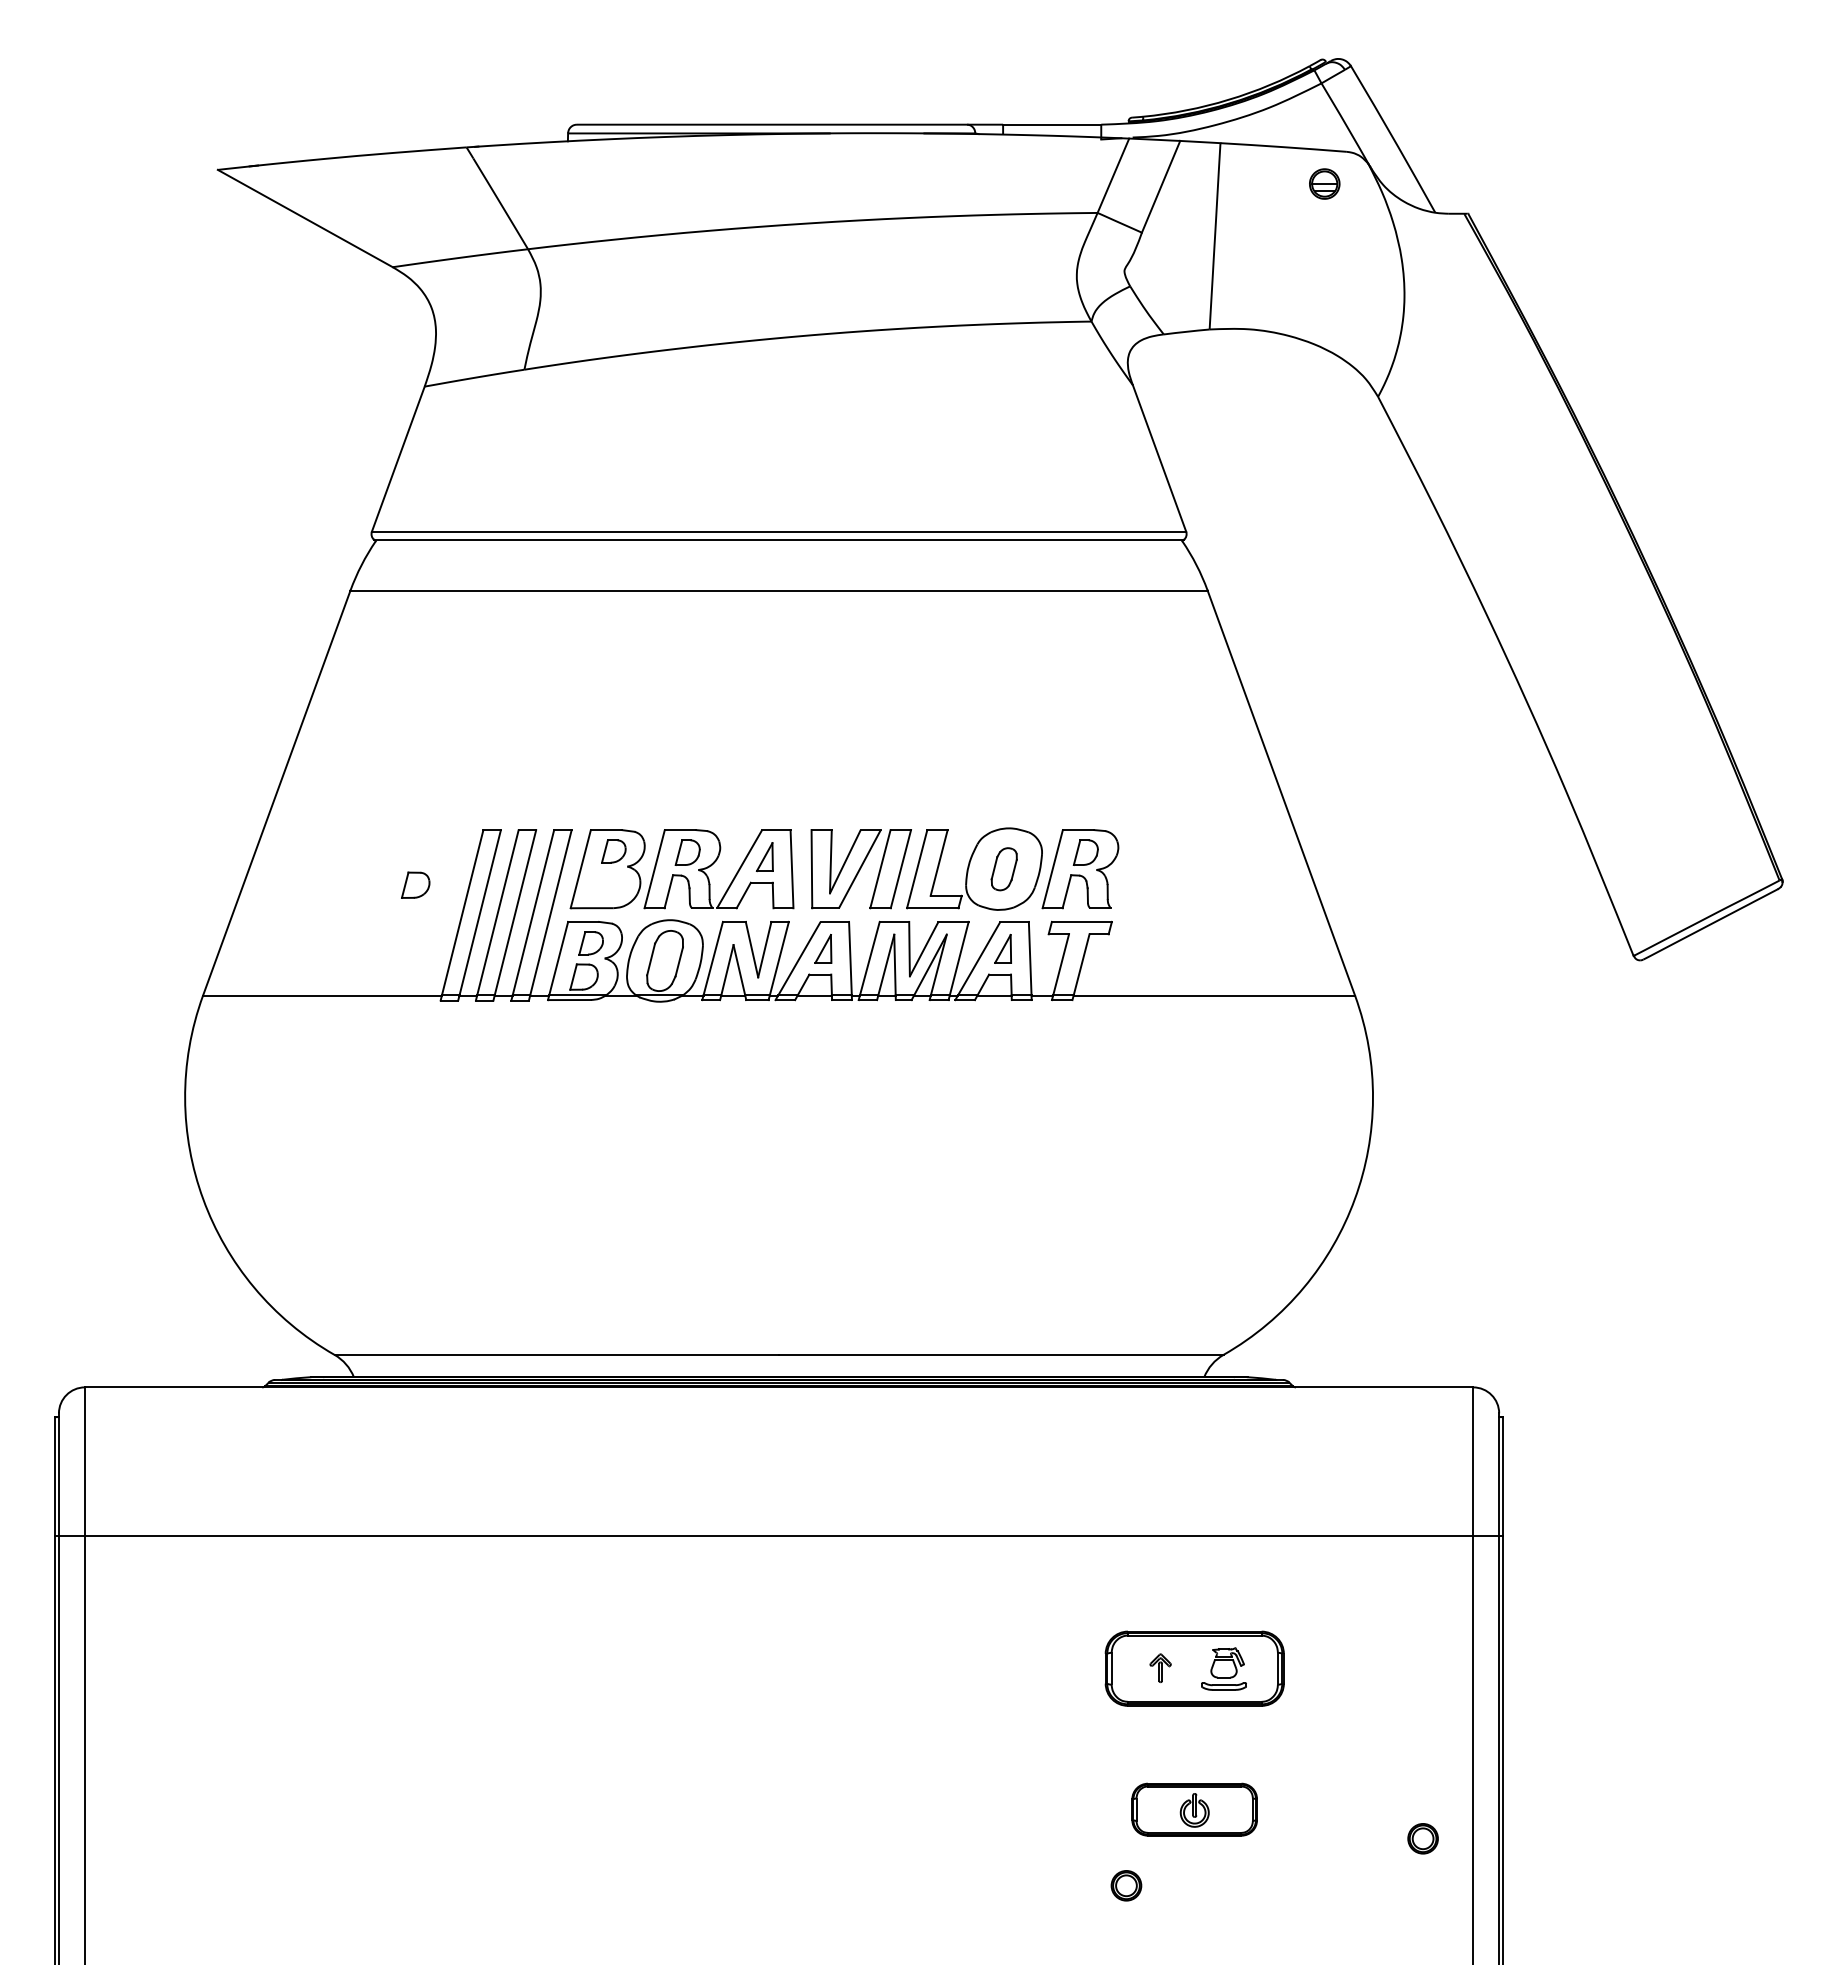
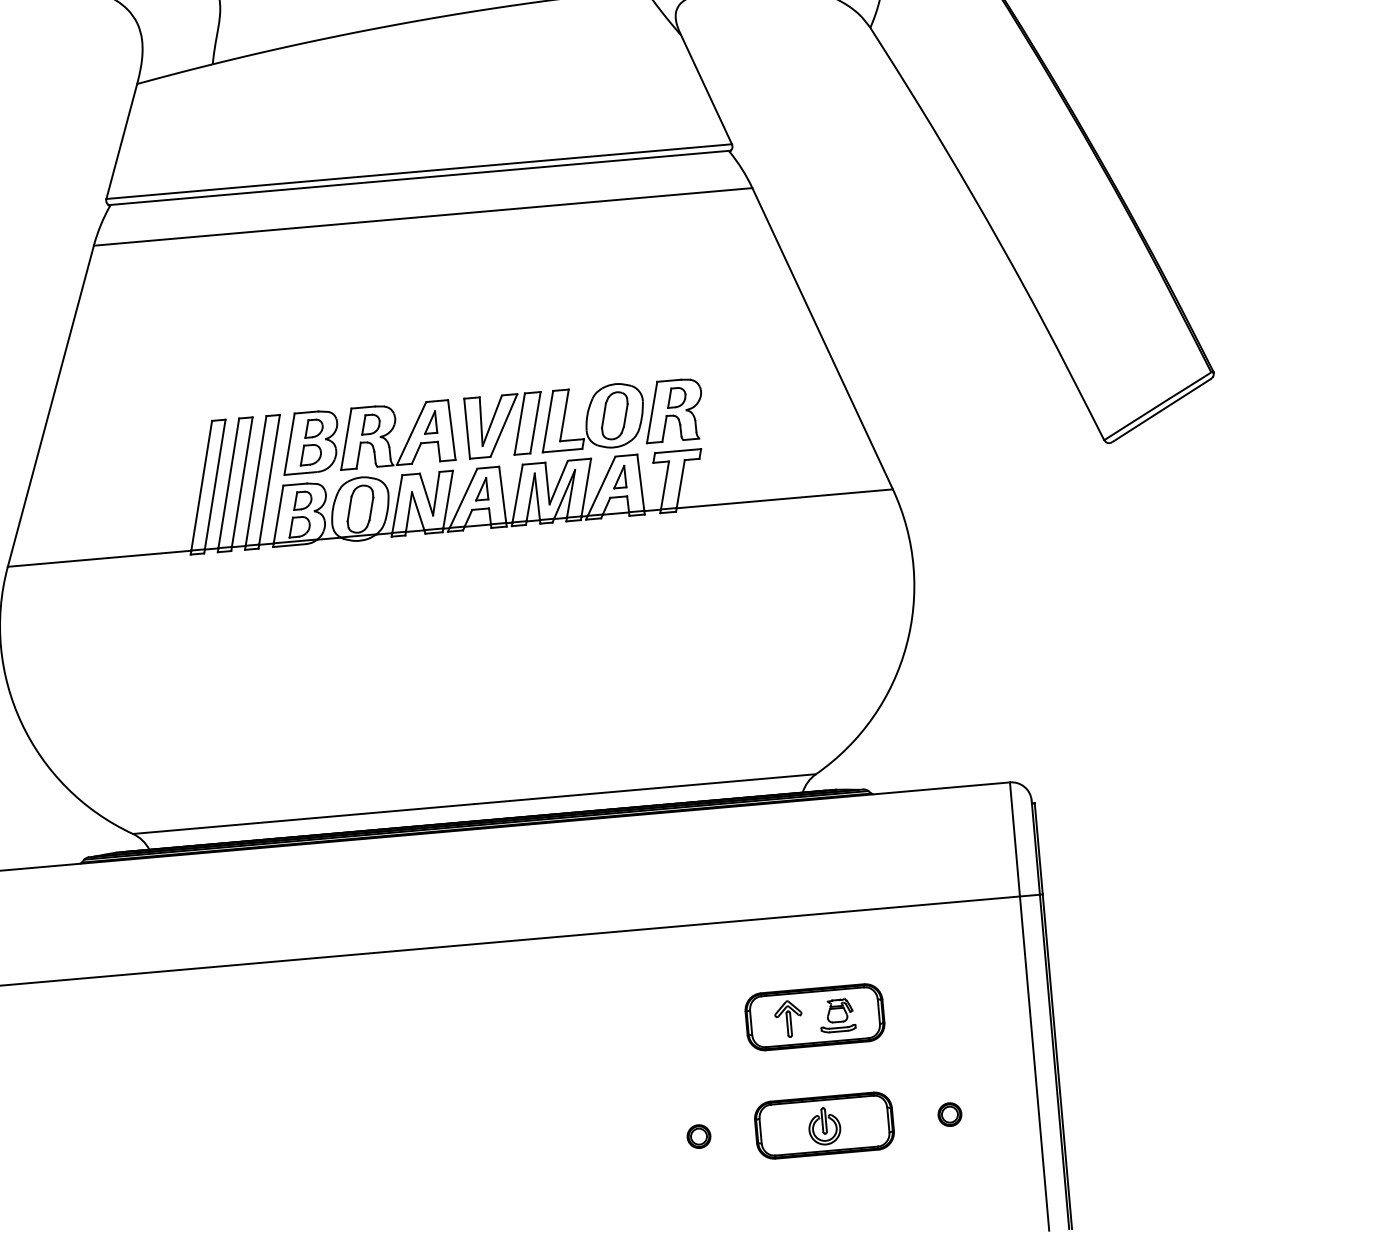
part: (1004, 869) -> (615, 416), size x1.43
part: (415, 884) -> (310, 454), moved
part: (1160, 1668) -> (788, 1019), size x1.67
part: (1194, 1809) -> (824, 1125), size x1.43
part: (1422, 1838) -> (949, 1114), moved
part: (1126, 1885) -> (699, 1136), moved

